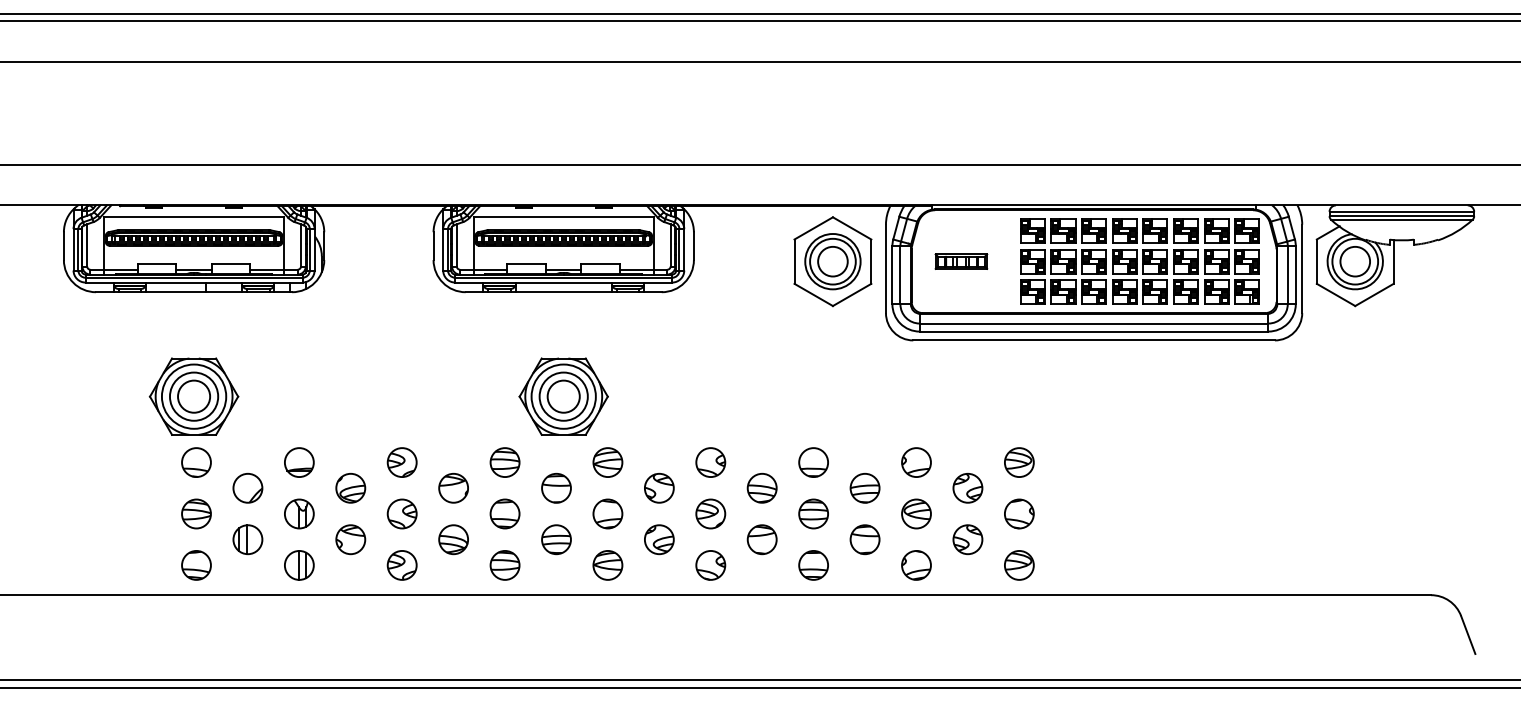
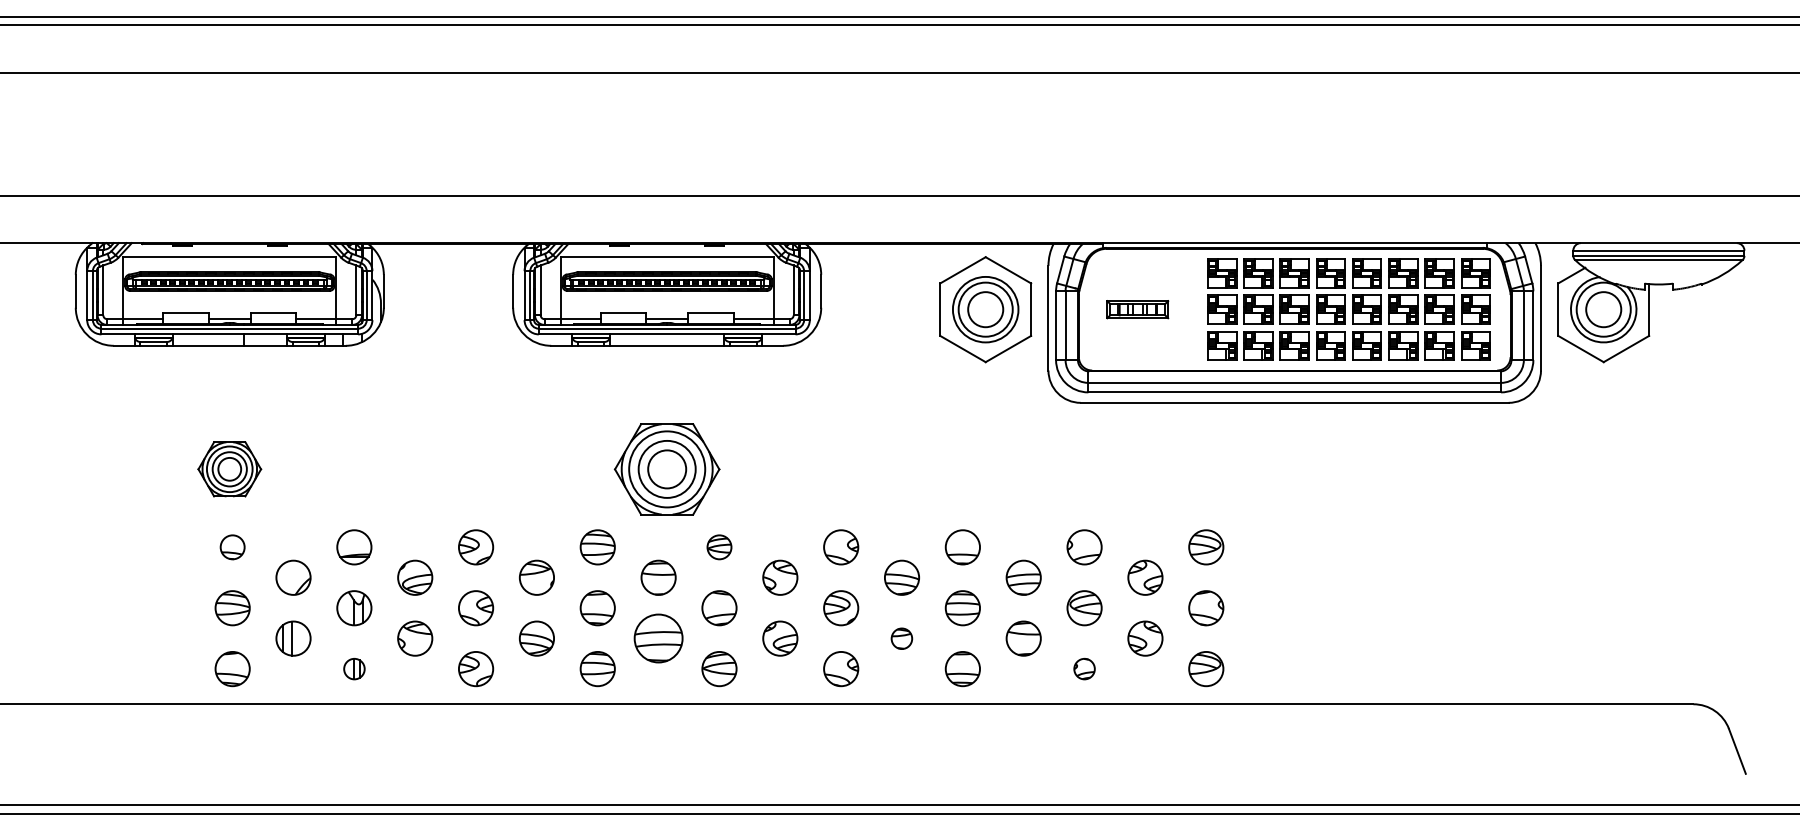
part: (193, 396) -> (229, 469), size x0.6
part: (196, 462) -> (232, 547), size x0.7
part: (607, 462) -> (718, 547), size x0.7
part: (556, 539) -> (658, 638), size x1.4
part: (761, 539) -> (901, 638), size x0.6
part: (299, 565) -> (354, 669), size x0.6
part: (916, 565) -> (1084, 669), size x0.6

